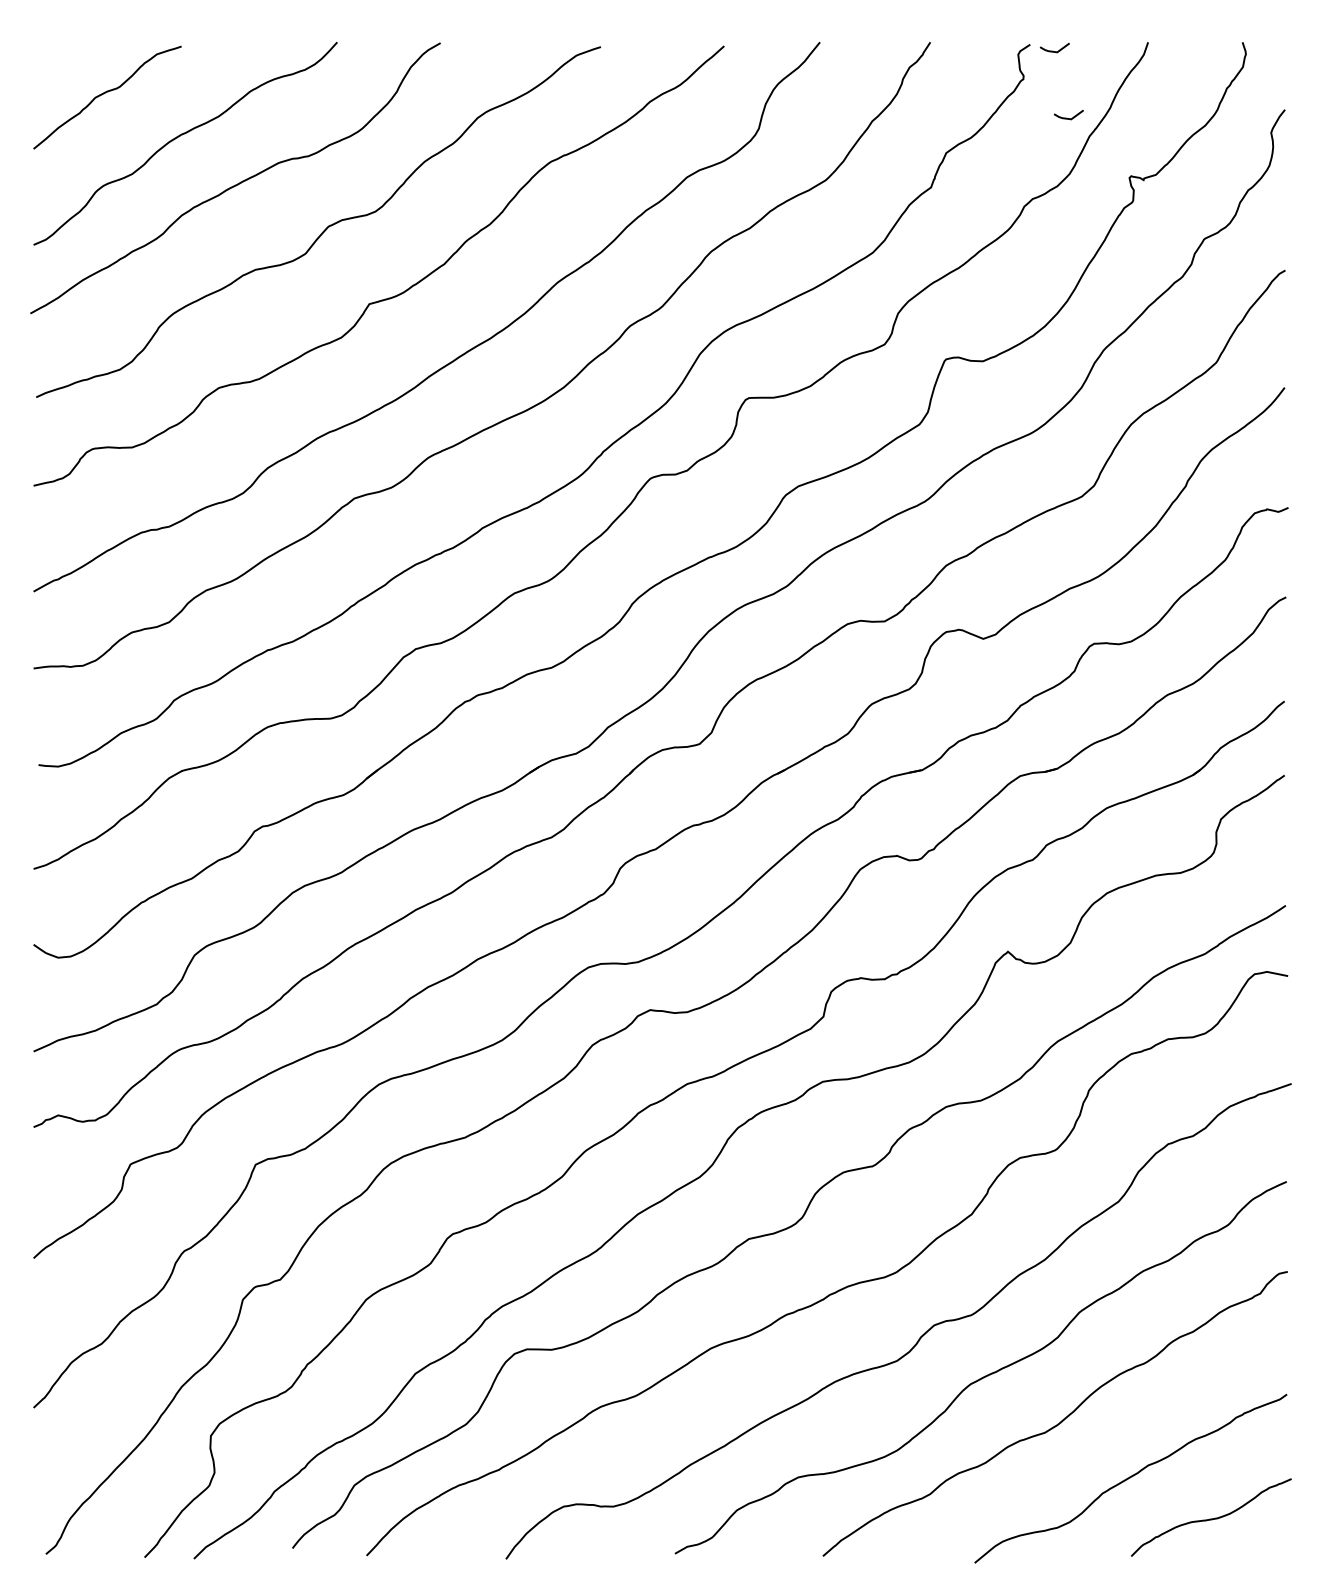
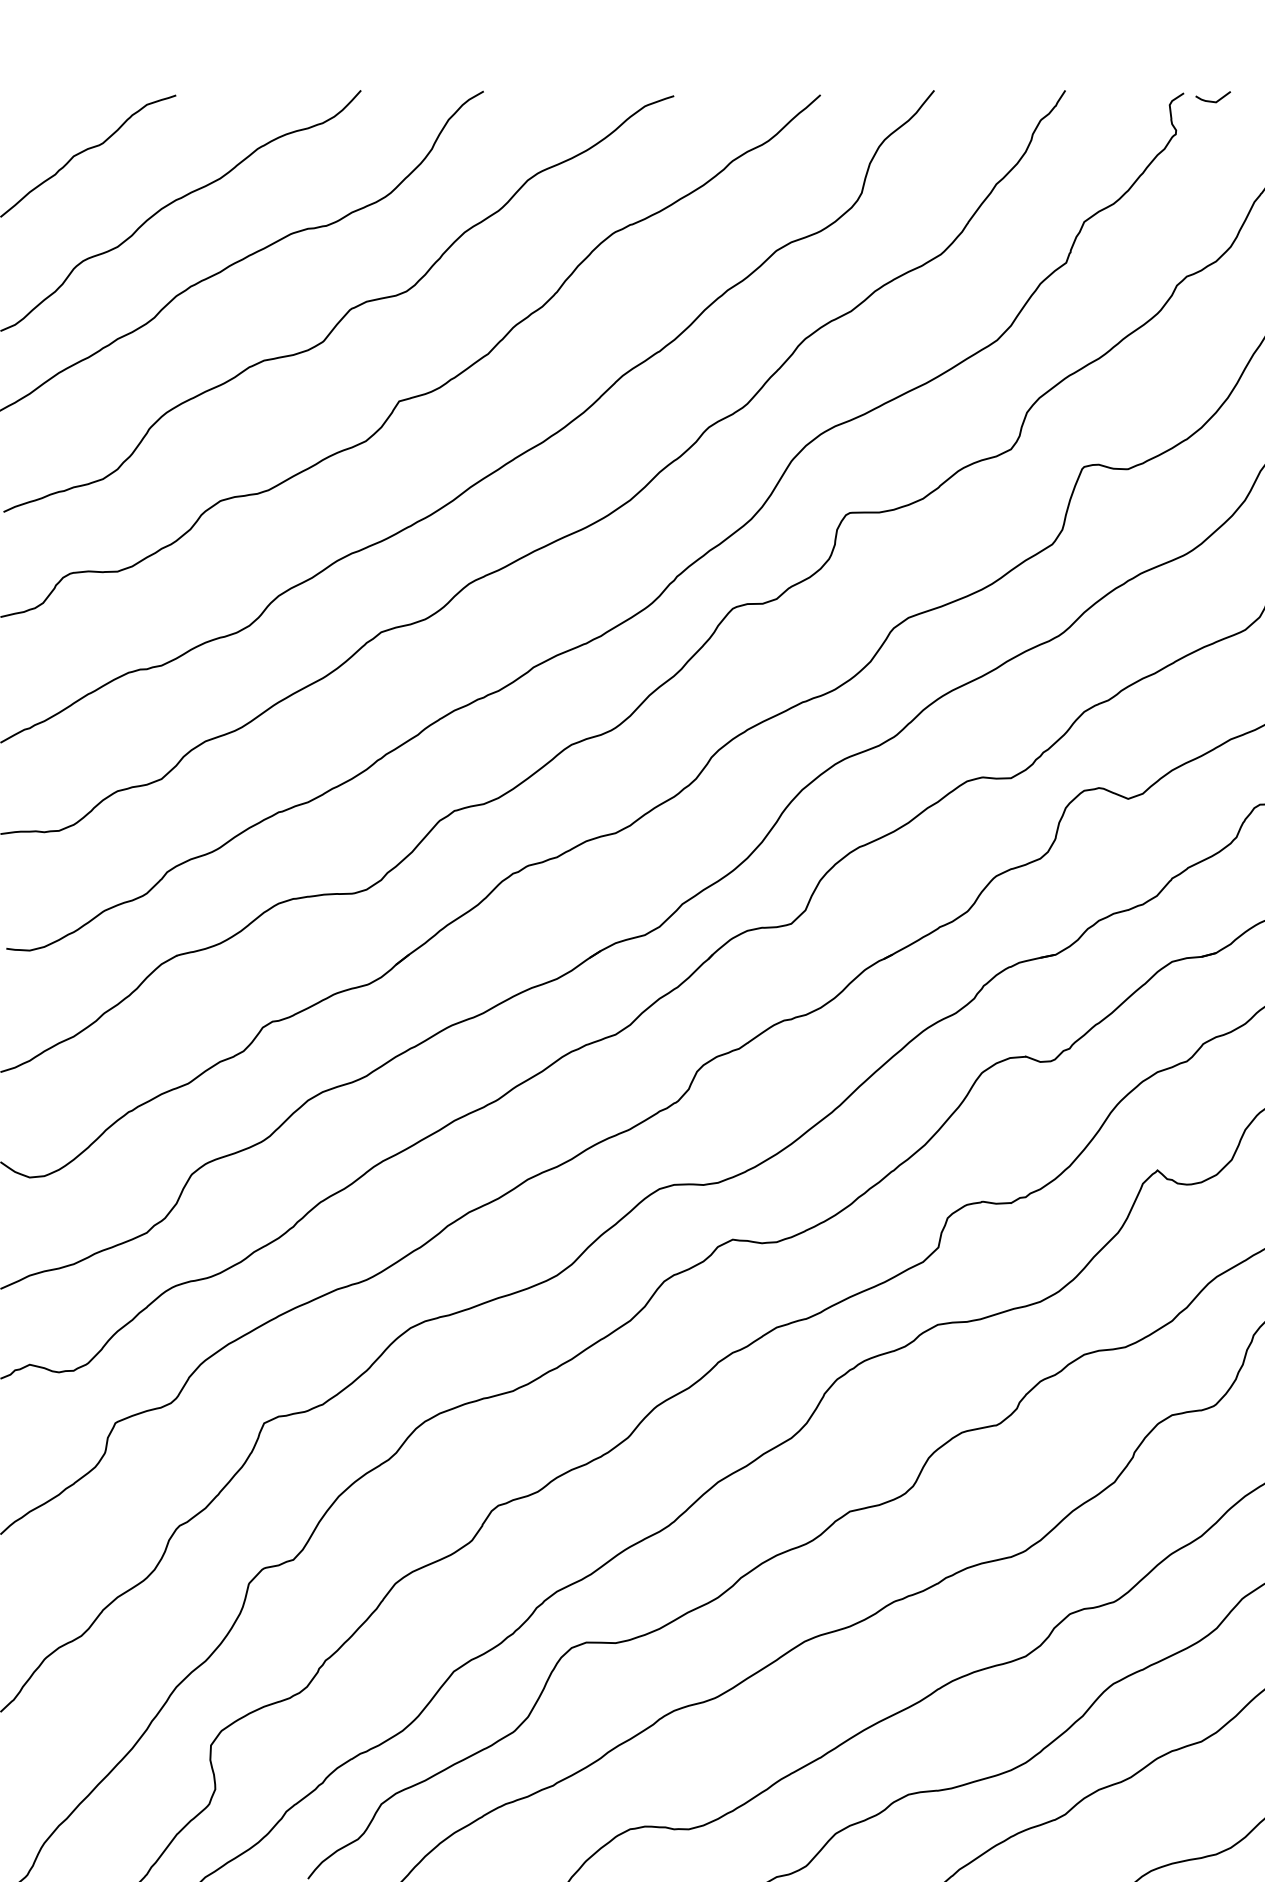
line: (1067, 117) -> (1228, 179), removed

